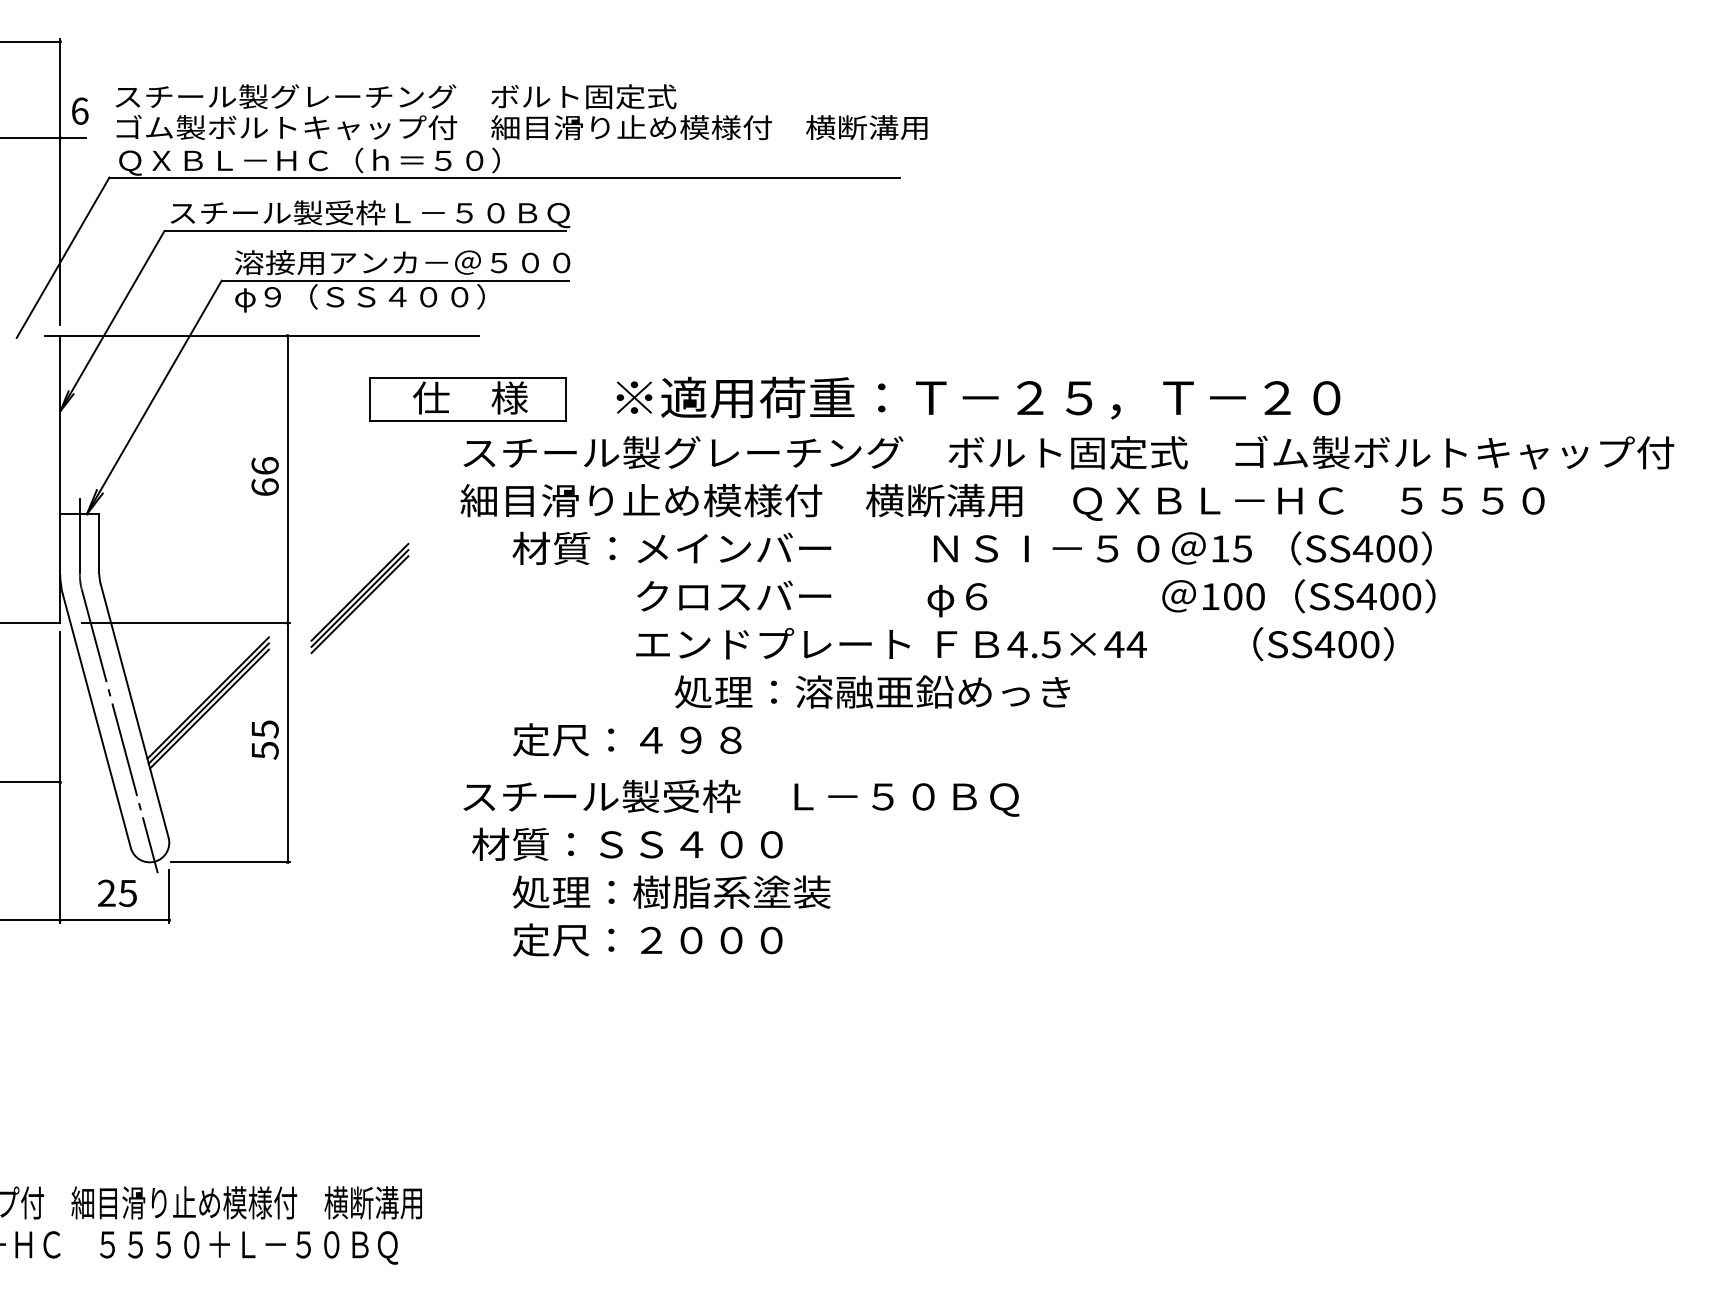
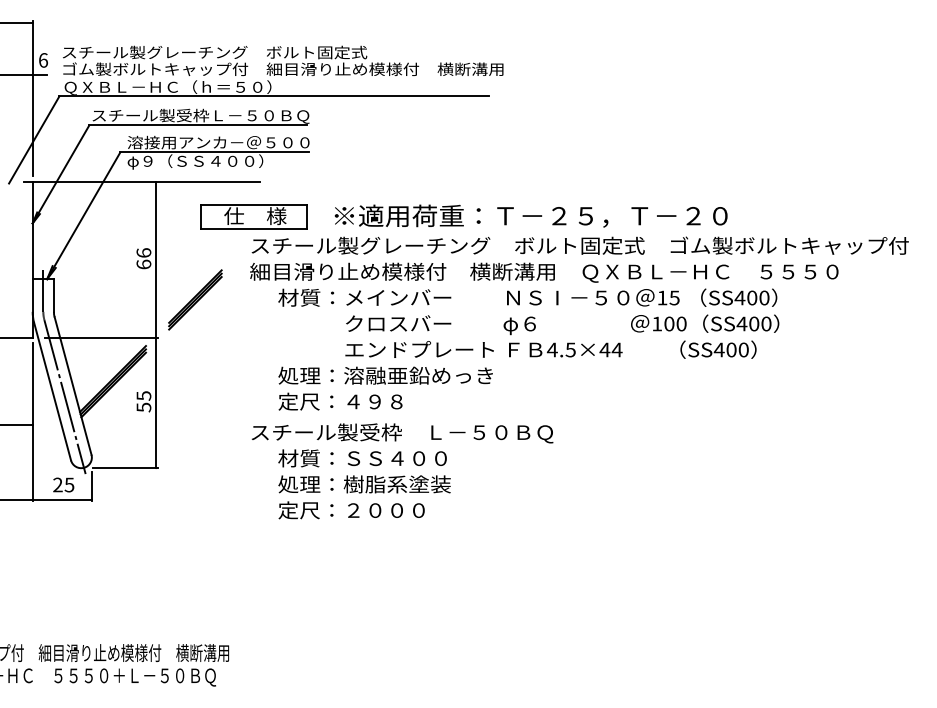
part: (360, 597) -> (195, 299), moved
text: (872, 691) -> (385, 375), moved
text: (627, 844) -> (362, 458), moved

